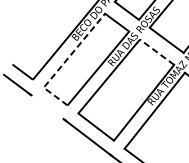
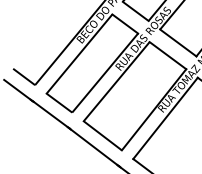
line: (156, 52) -> (167, 55), dashed -> solid
line: (64, 62) -> (68, 66), dashed -> solid
line: (47, 107) -> (50, 114), added

